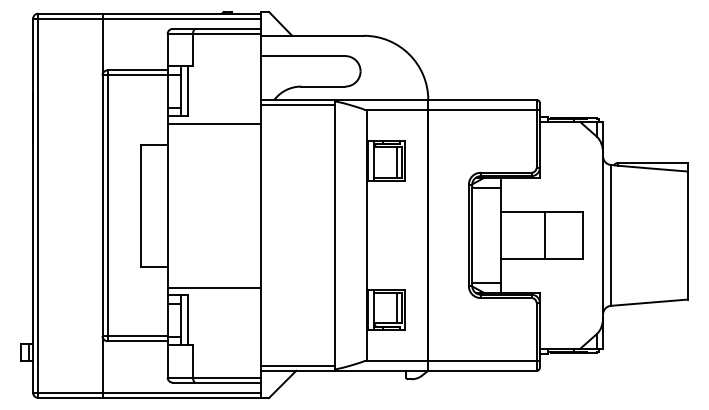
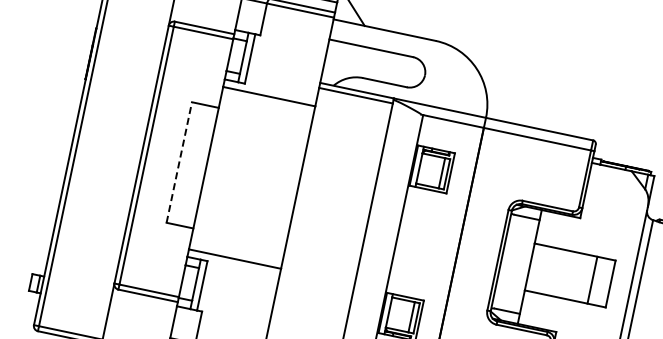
line: (140, 205) -> (179, 162), solid -> dashed
line: (545, 235) -> (592, 280), moved

